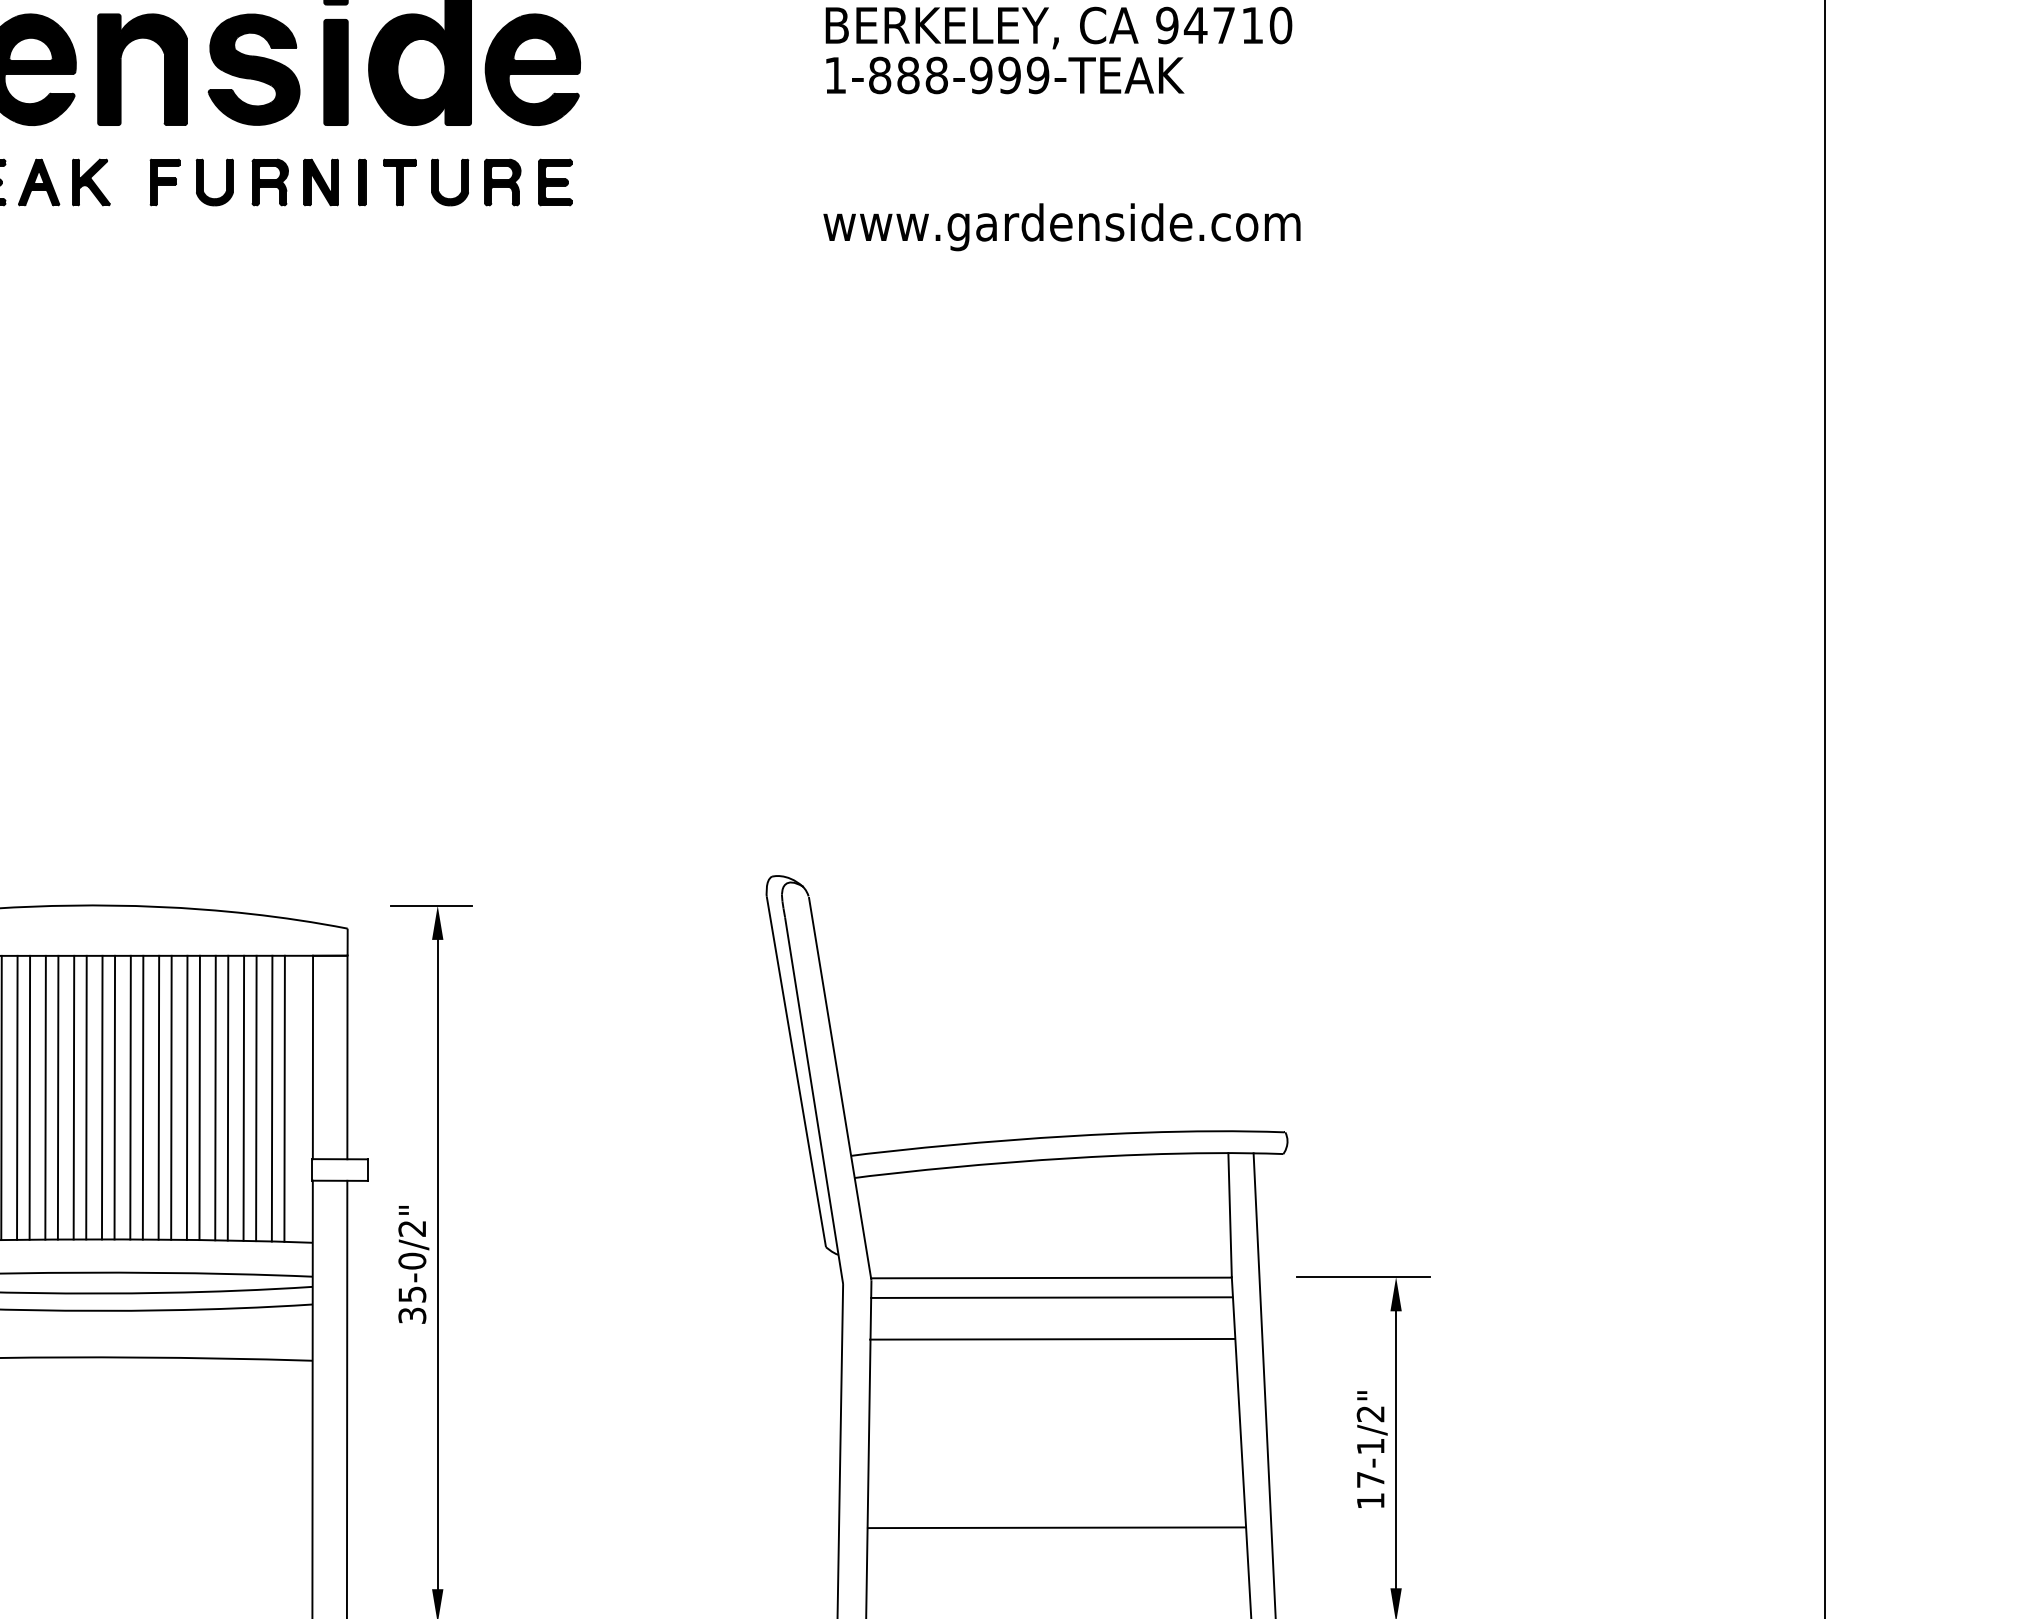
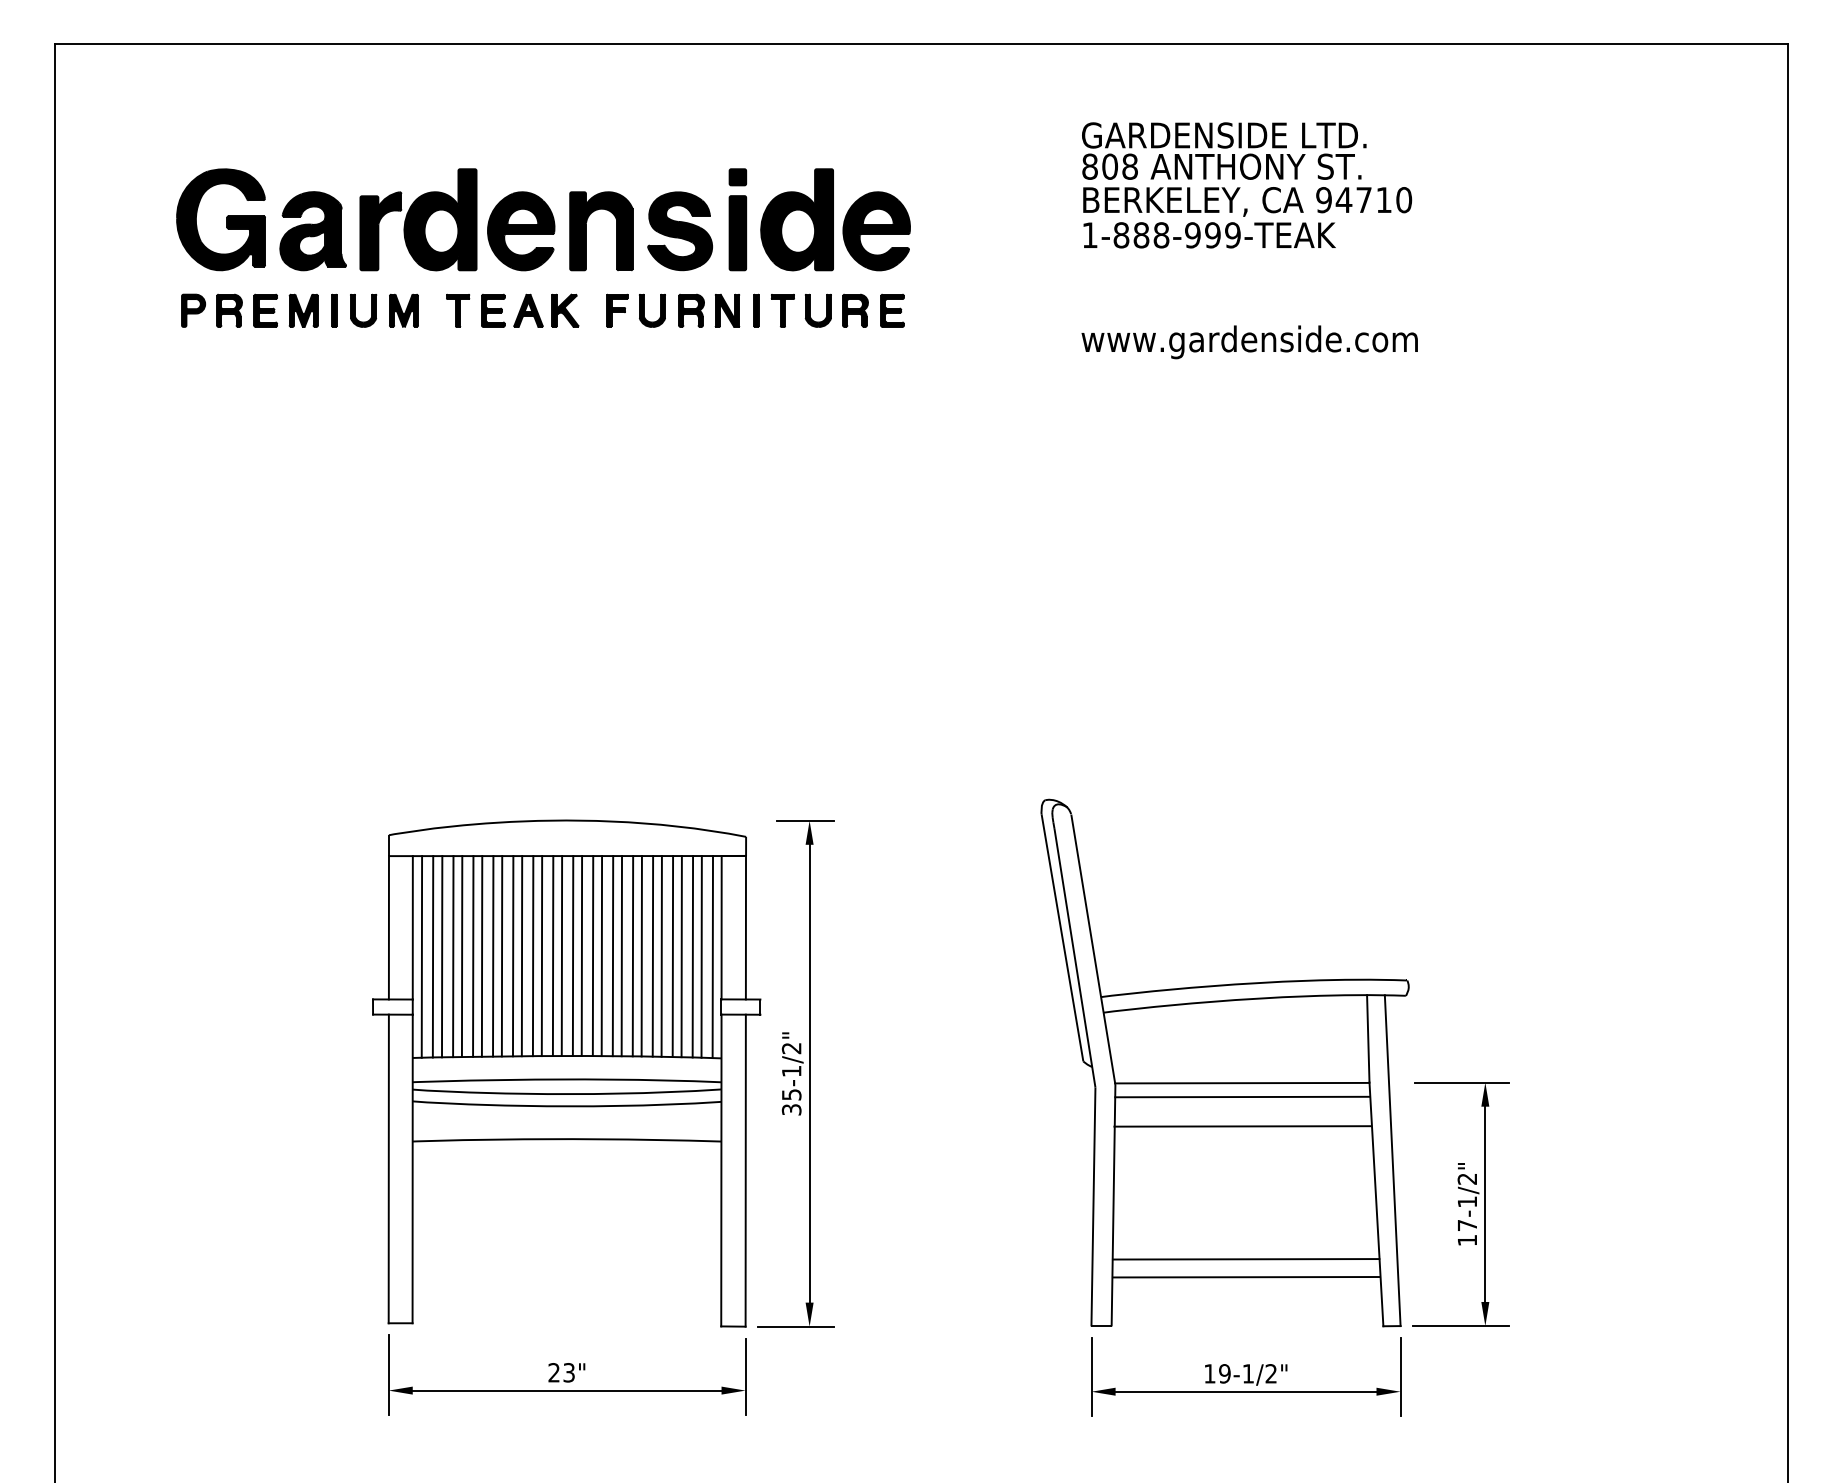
line: (300, 1099) -> (712, 957), added
text: (412, 1261) -> (791, 1071), 35-0/2" -> 35-1/2"
line: (1055, 1553) -> (1245, 1277), added

